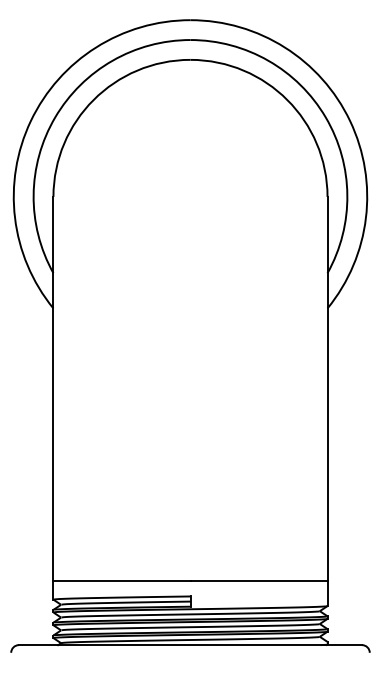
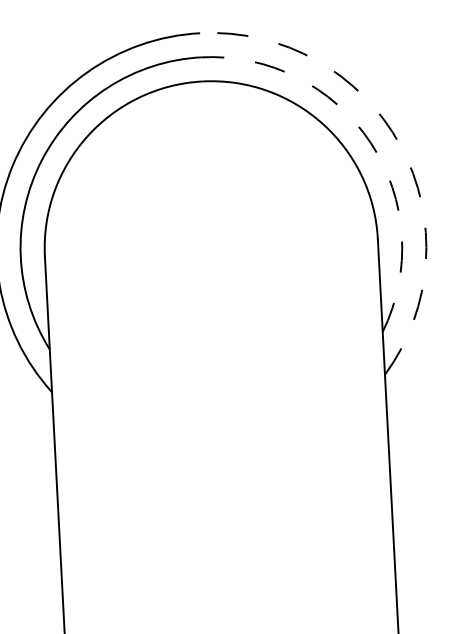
arc: (325, 117) -> (370, 142), solid -> dashed
arc: (350, 121) -> (400, 146), solid -> dashed

